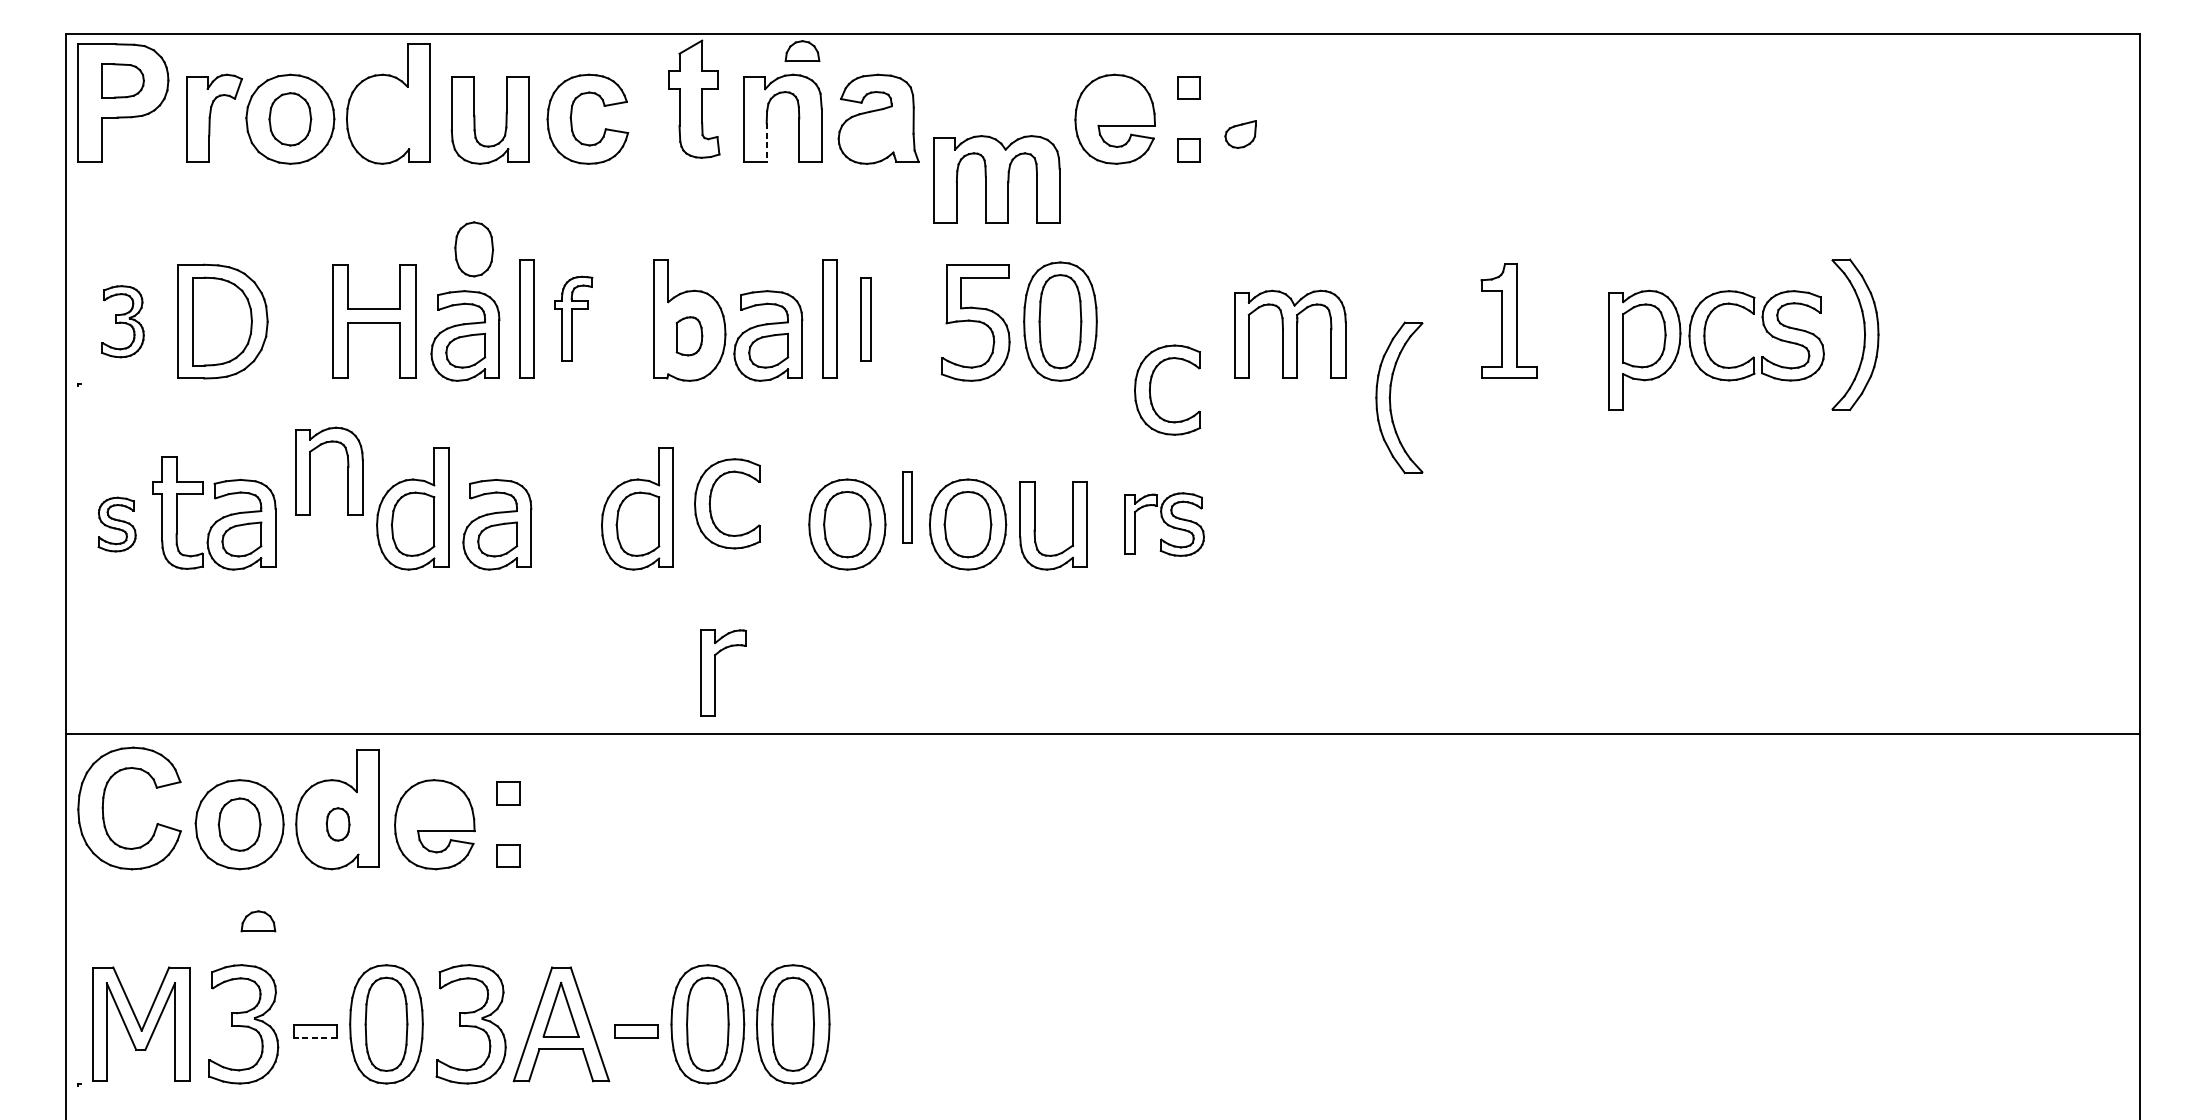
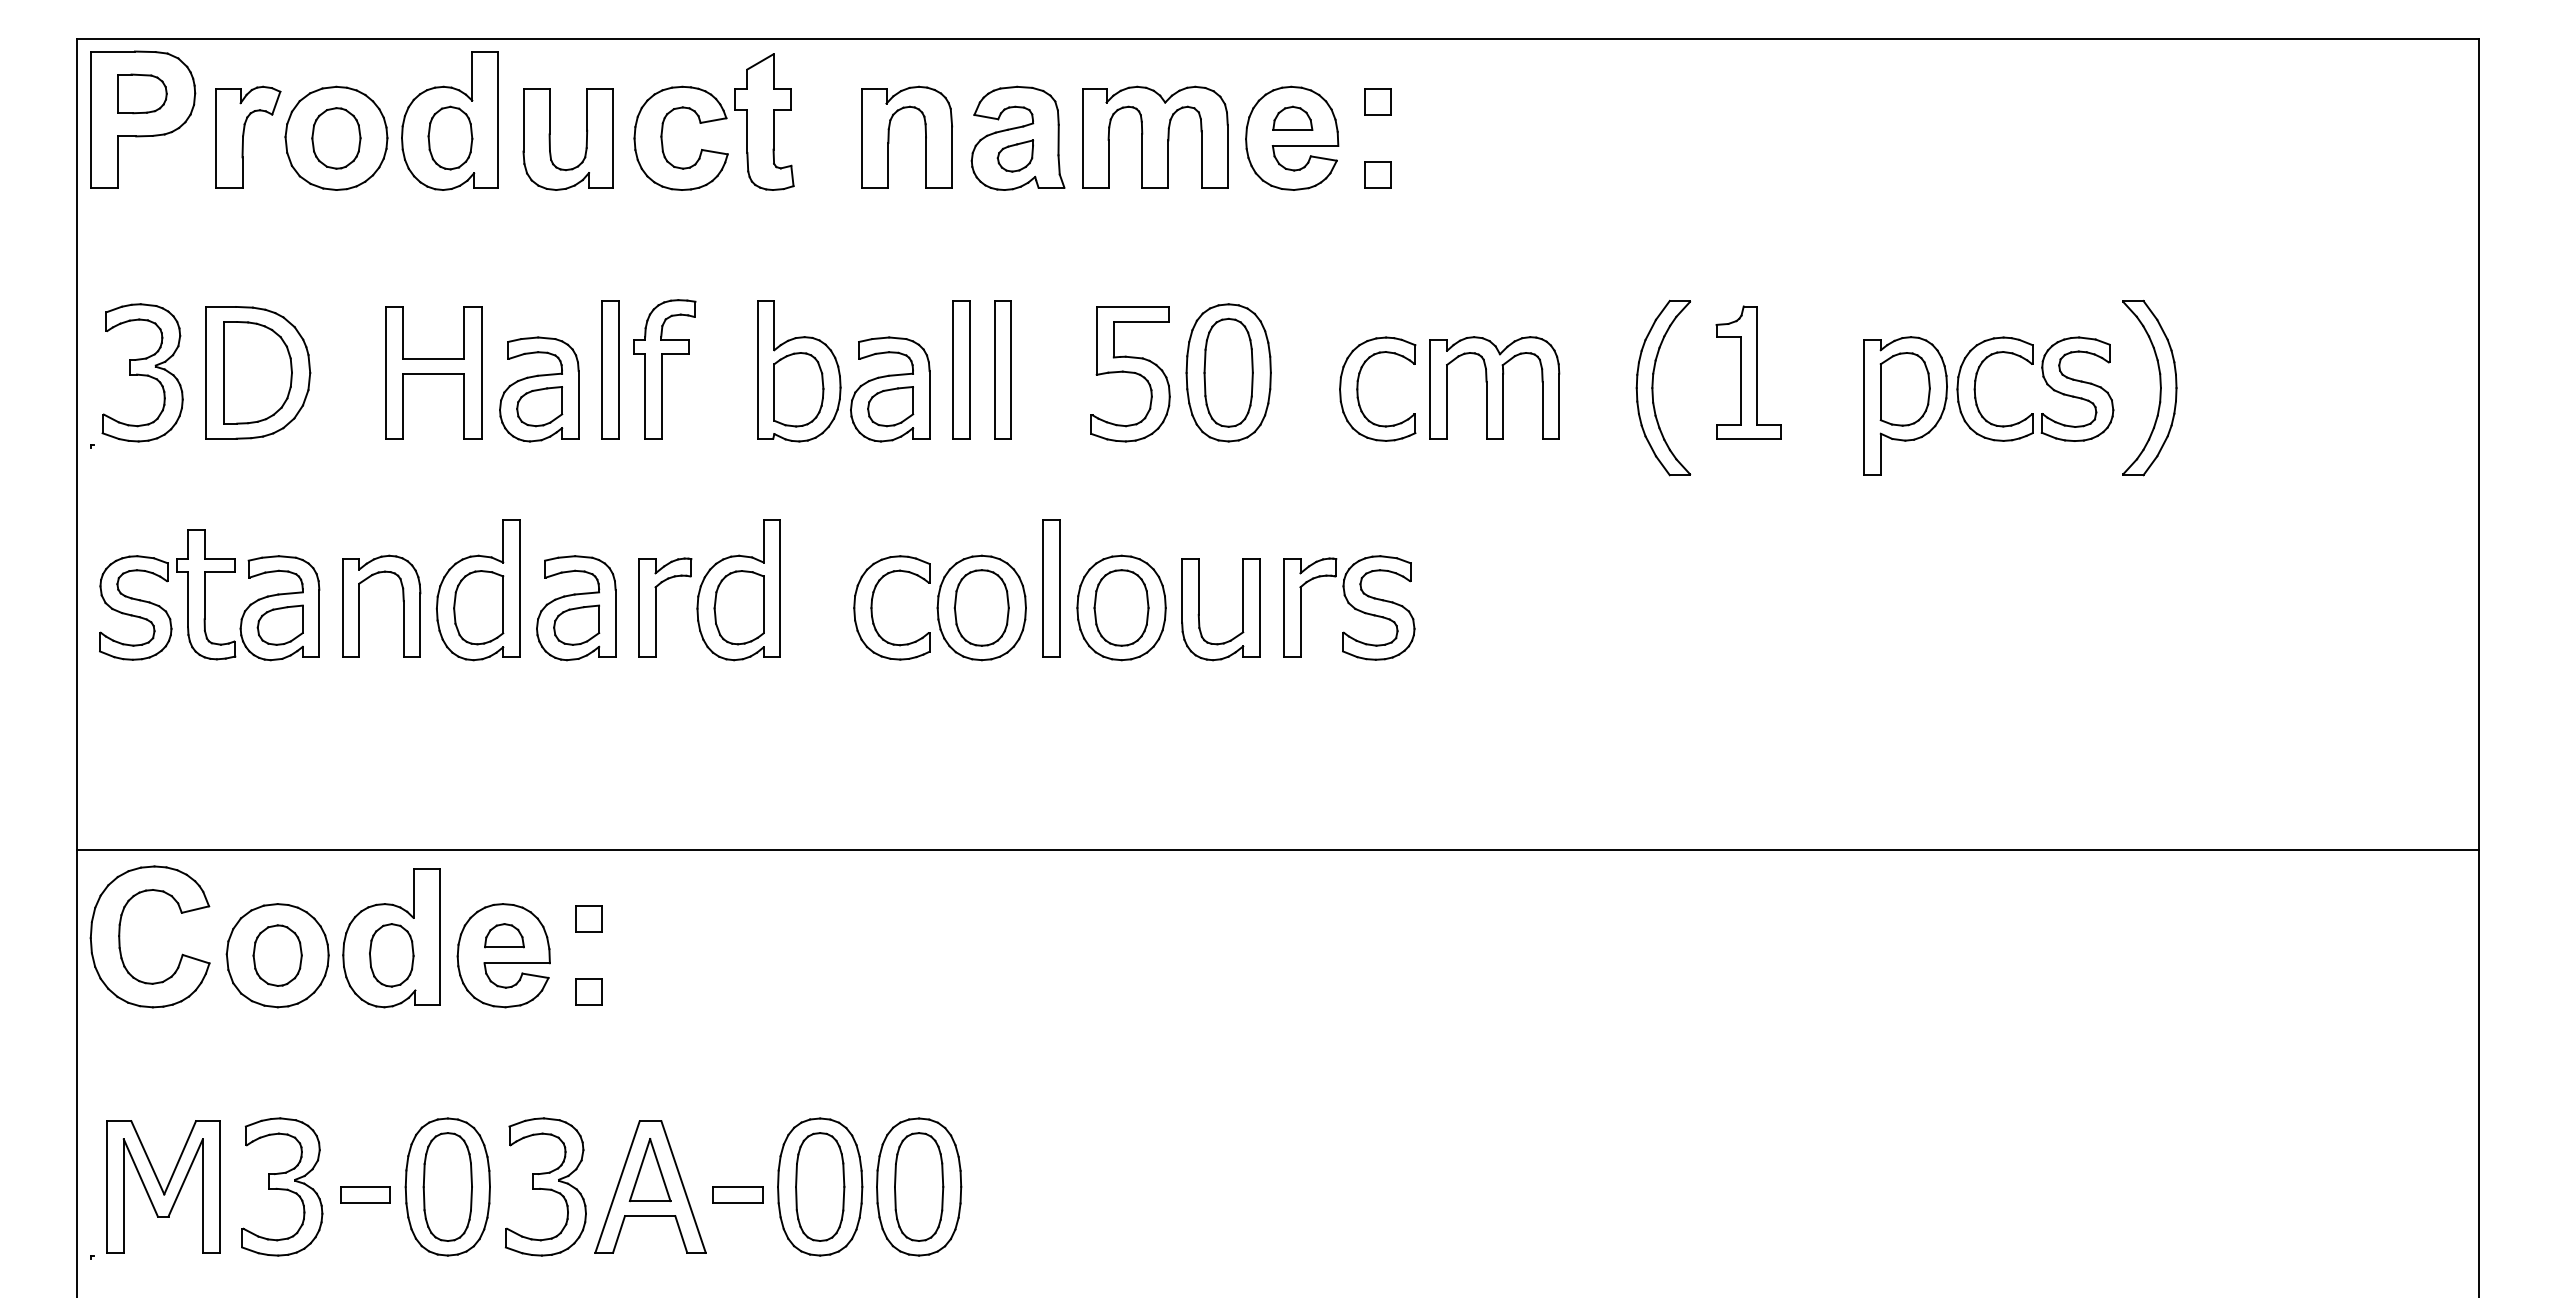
part: (802, 50) -> (1292, 117), moved
part: (694, 98) -> (764, 121), moved
part: (1240, 134) -> (1015, 155), moved
line: (766, 142) -> (888, 165), dashed -> solid
part: (997, 178) -> (1155, 136), moved
part: (474, 248) -> (450, 137), moved
part: (573, 318) -> (664, 369), size x1.43
part: (865, 318) -> (1002, 369), size x1.43
part: (122, 321) -> (142, 372), size x1.67
part: (689, 336) -> (798, 389), size x1.67
part: (1150, 389) -> (1358, 388), moved
part: (1390, 398) -> (1653, 388), moved
part: (347, 467) -> (402, 601), moved
part: (710, 503) -> (872, 607), moved
part: (907, 507) -> (1051, 588), size x1.67
part: (116, 524) -> (135, 607), size x1.67
part: (1164, 524) -> (1349, 607), size x1.43
part: (715, 672) -> (656, 607), moved
part: (337, 824) -> (391, 955), size x1.67
part: (258, 921) -> (504, 935), moved
line: (315, 1038) -> (365, 1203), dashed -> solid

